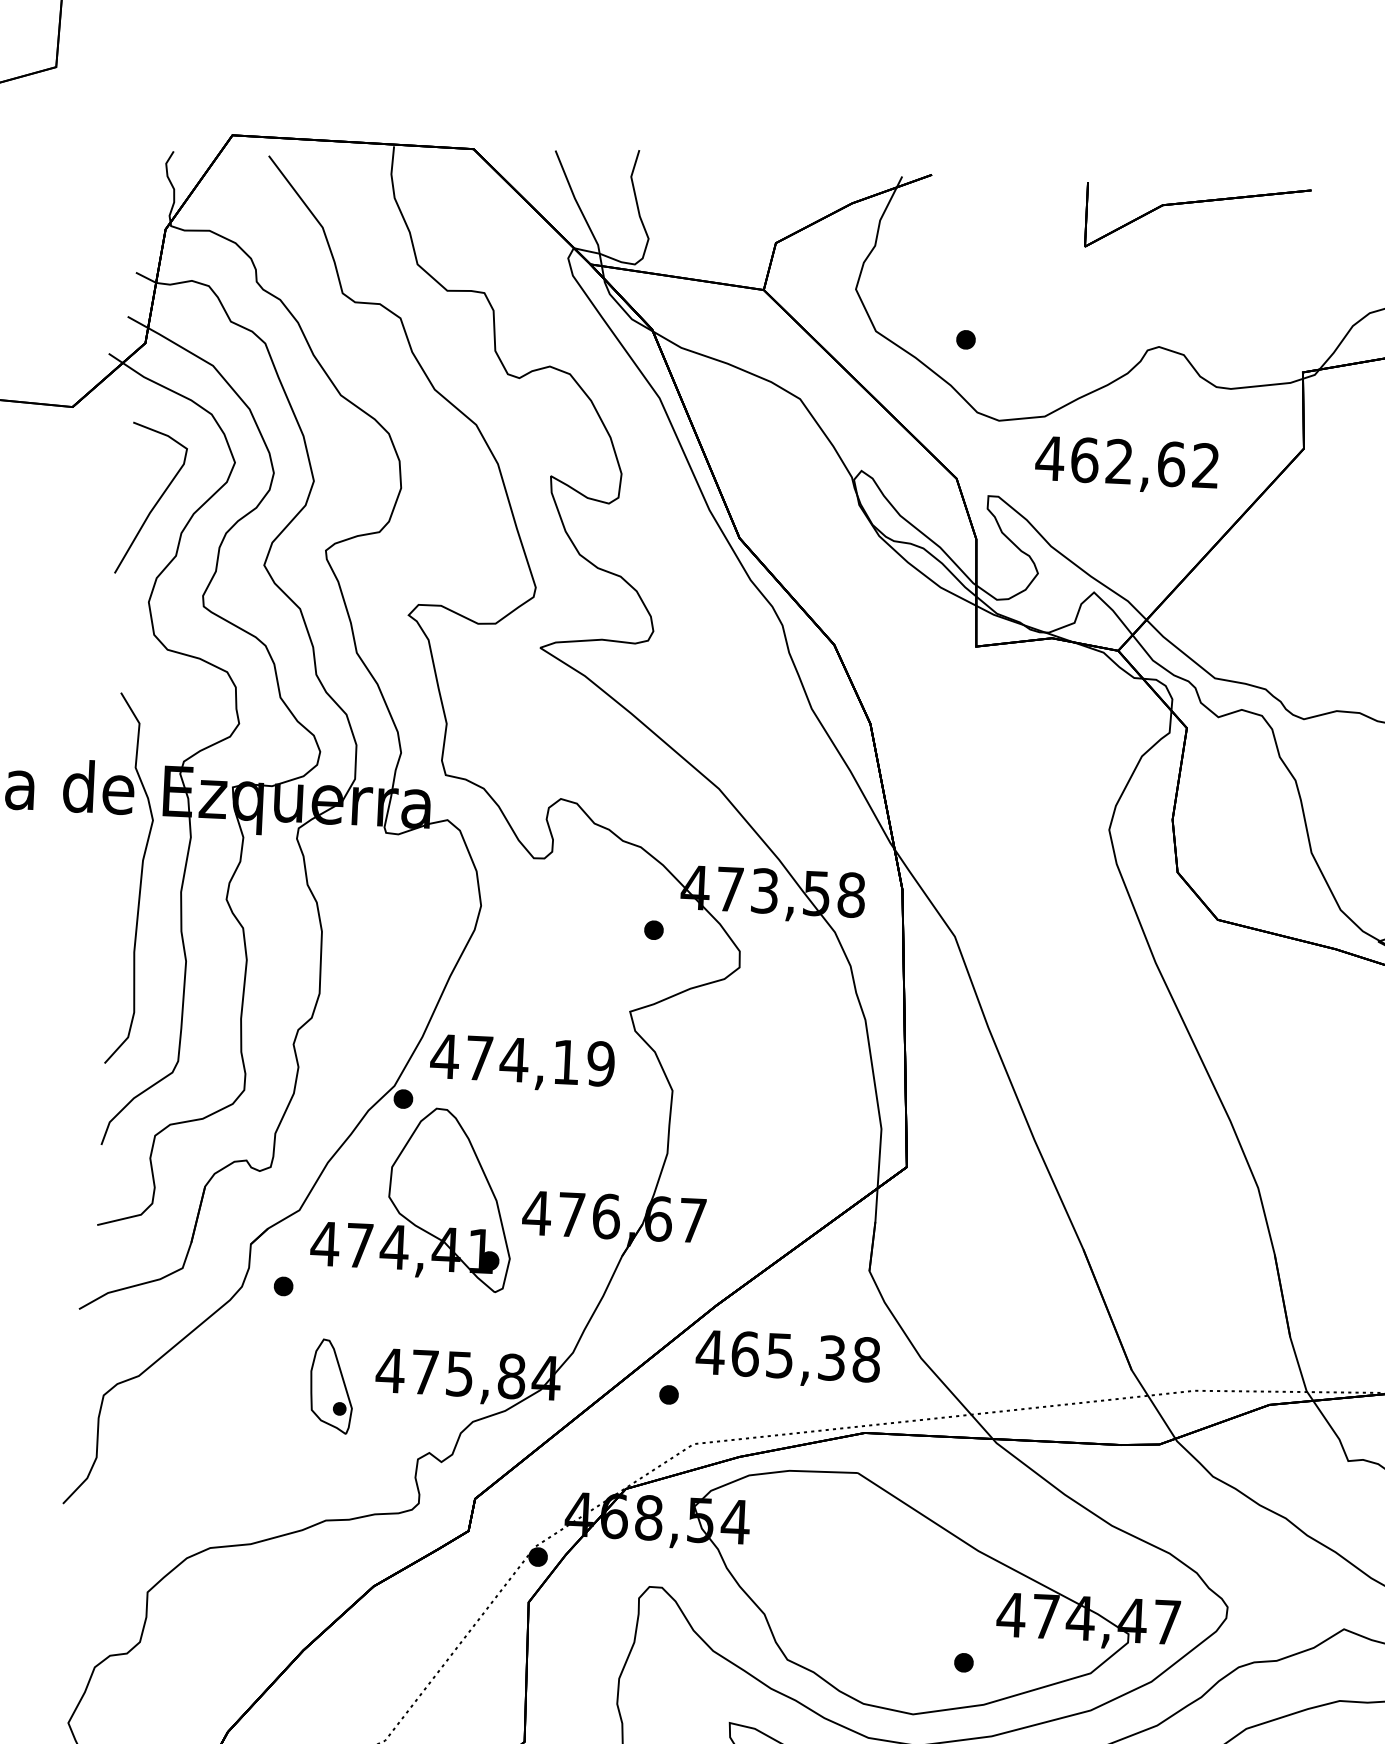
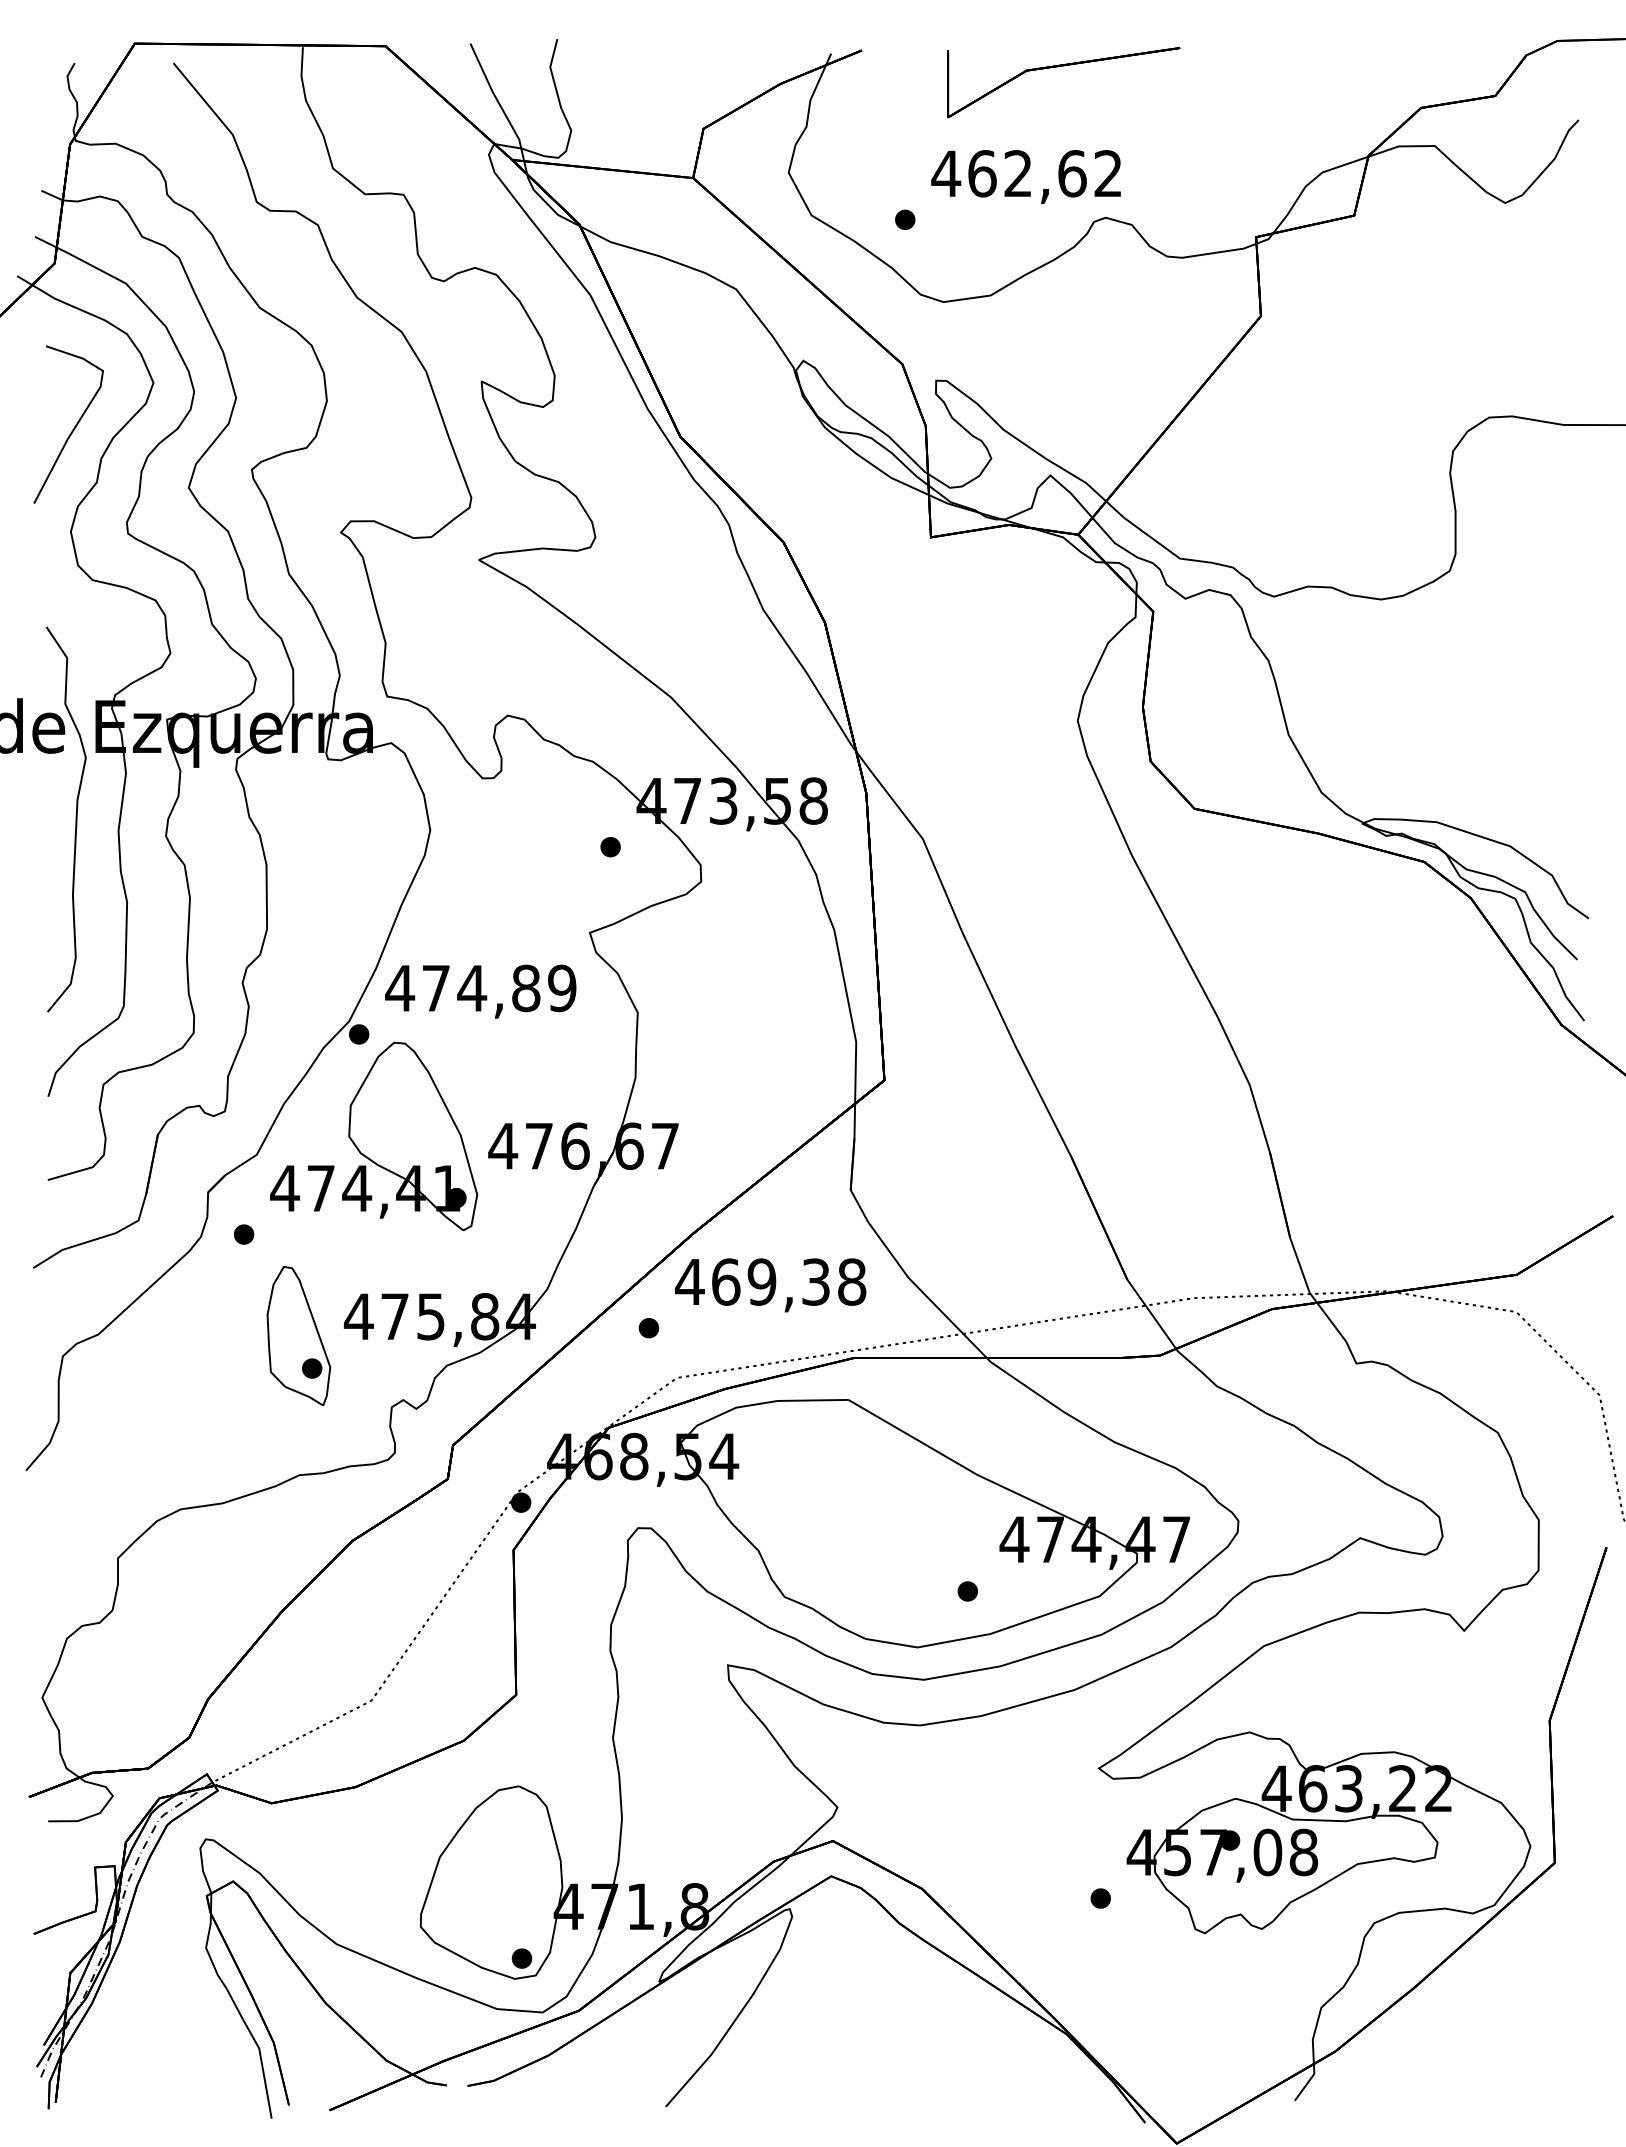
part: (1198, 202) -> (1063, 66), moved
text: (1126, 464) -> (1025, 176), moved
text: (566, 1062) -> (526, 988), 474,19 -> 474,89
text: (779, 1355) -> (761, 1281), 465,38 -> 469,38
part: (331, 1386) -> (298, 1335), size x1.43

